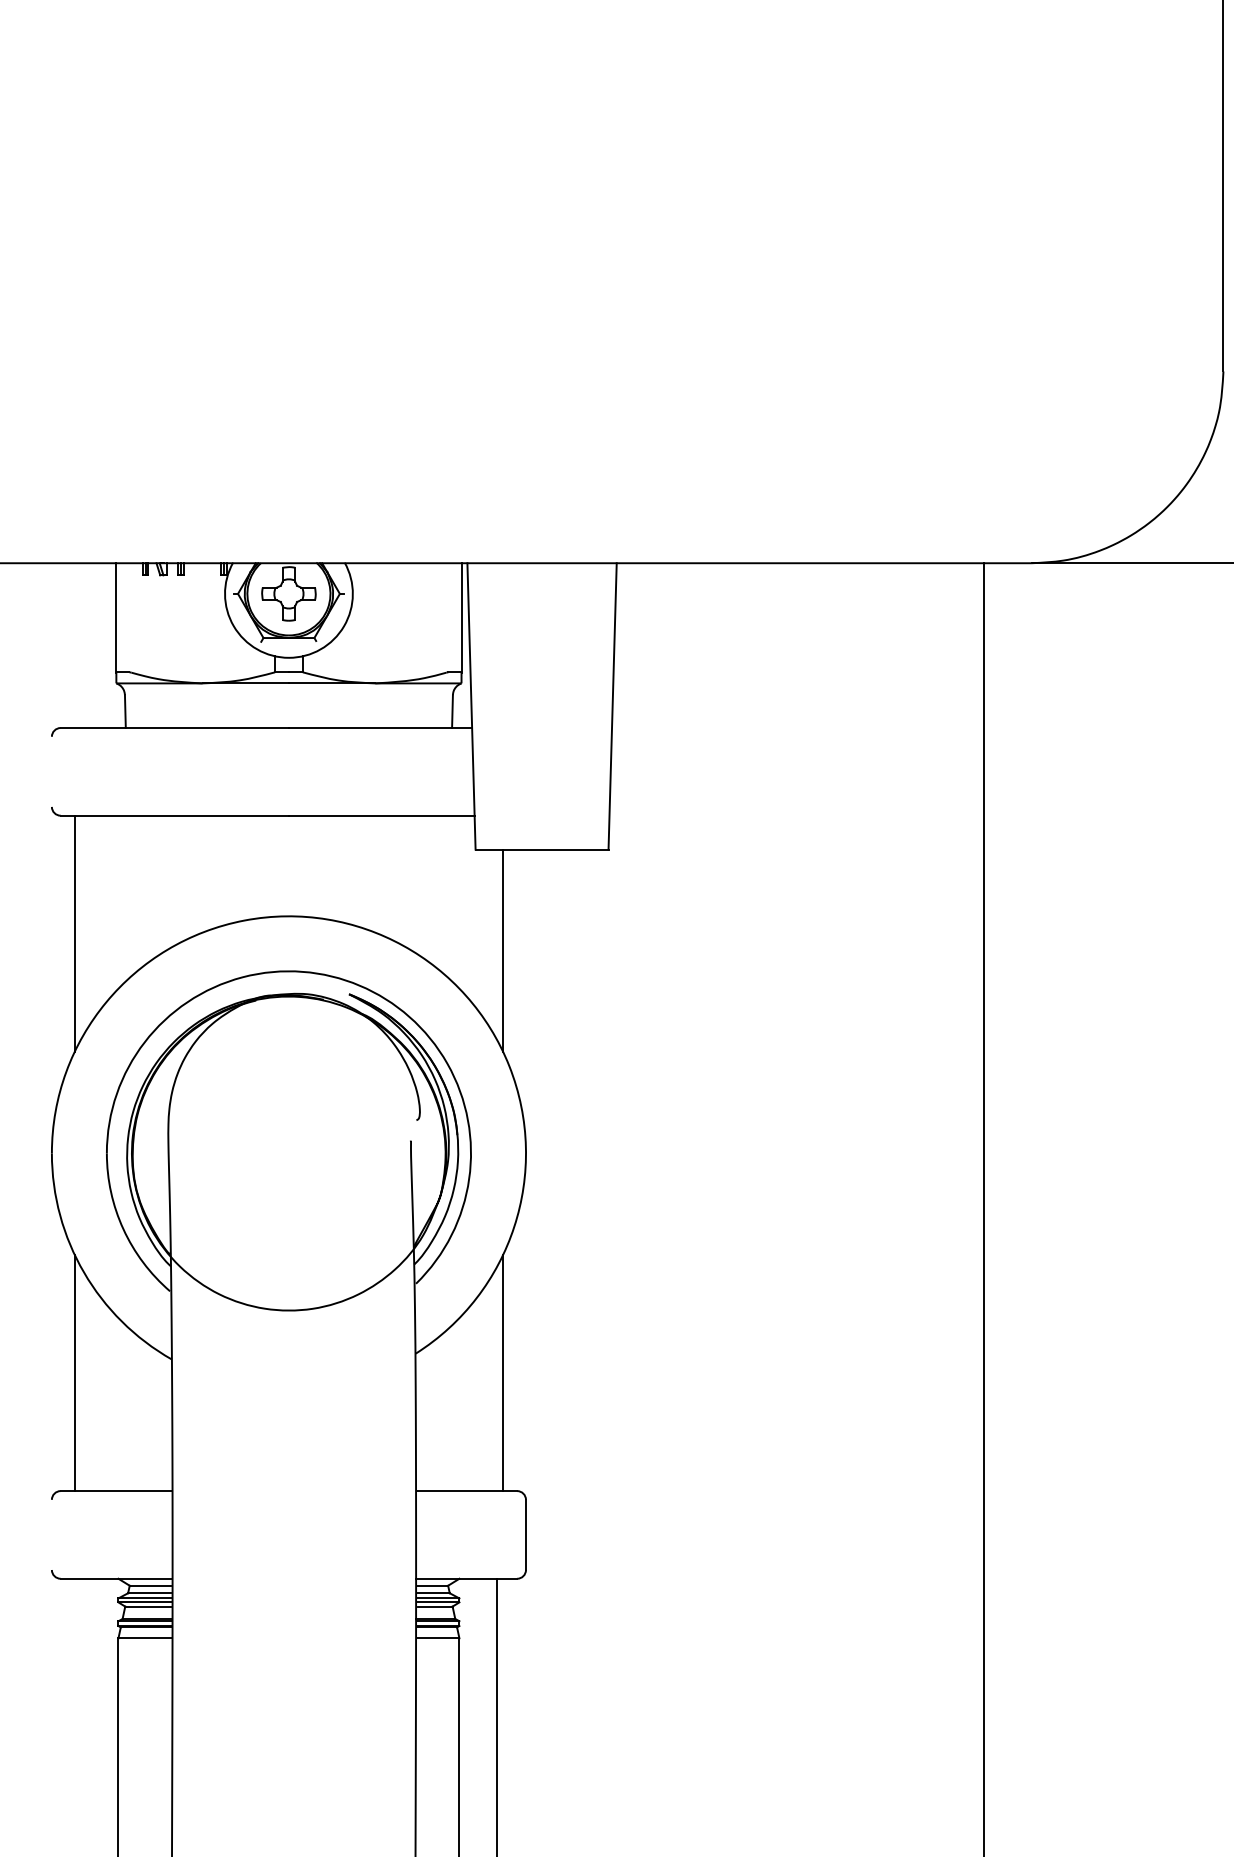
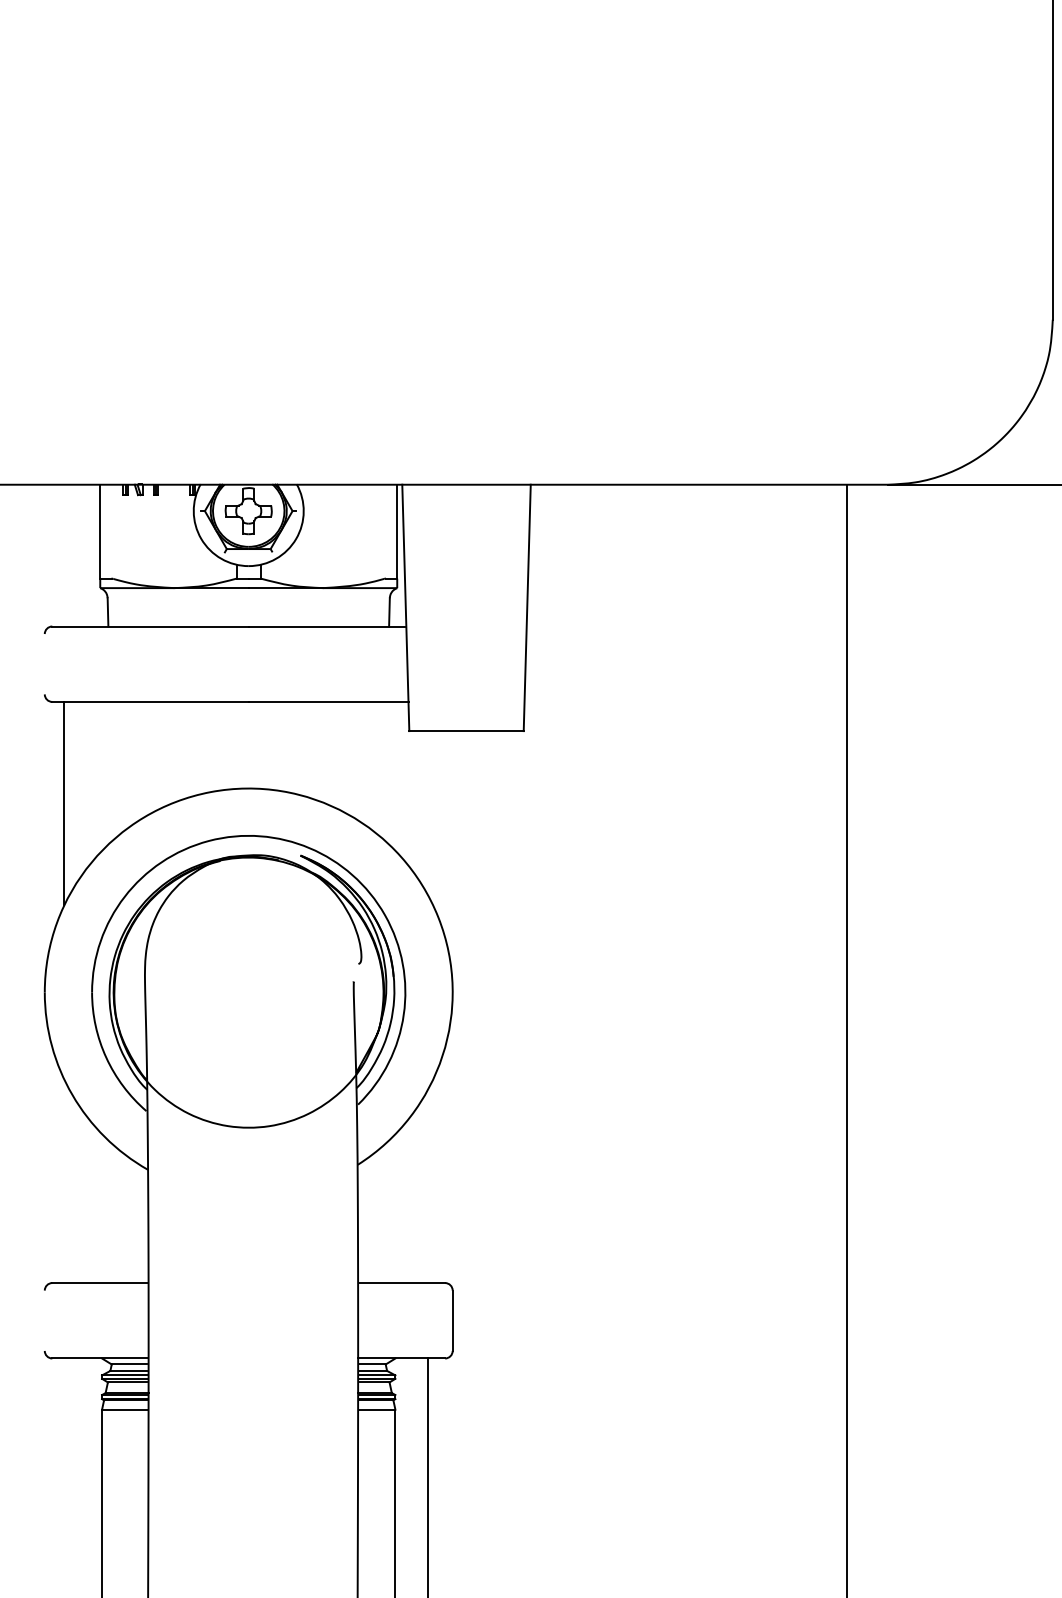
line: (503, 950) -> (433, 817), removed
line: (74, 1372) -> (64, 1181), removed
line: (503, 1372) -> (433, 1181), removed

